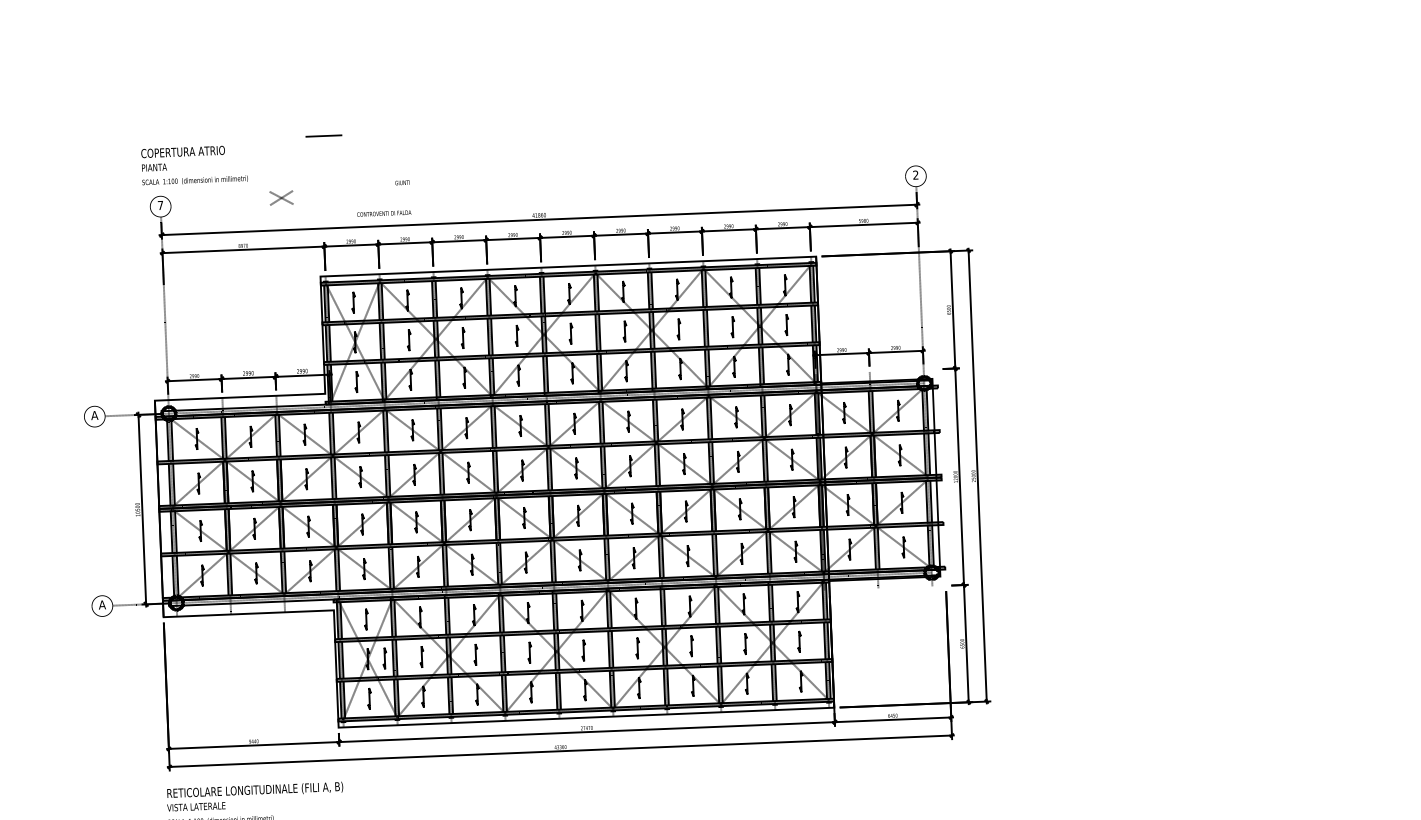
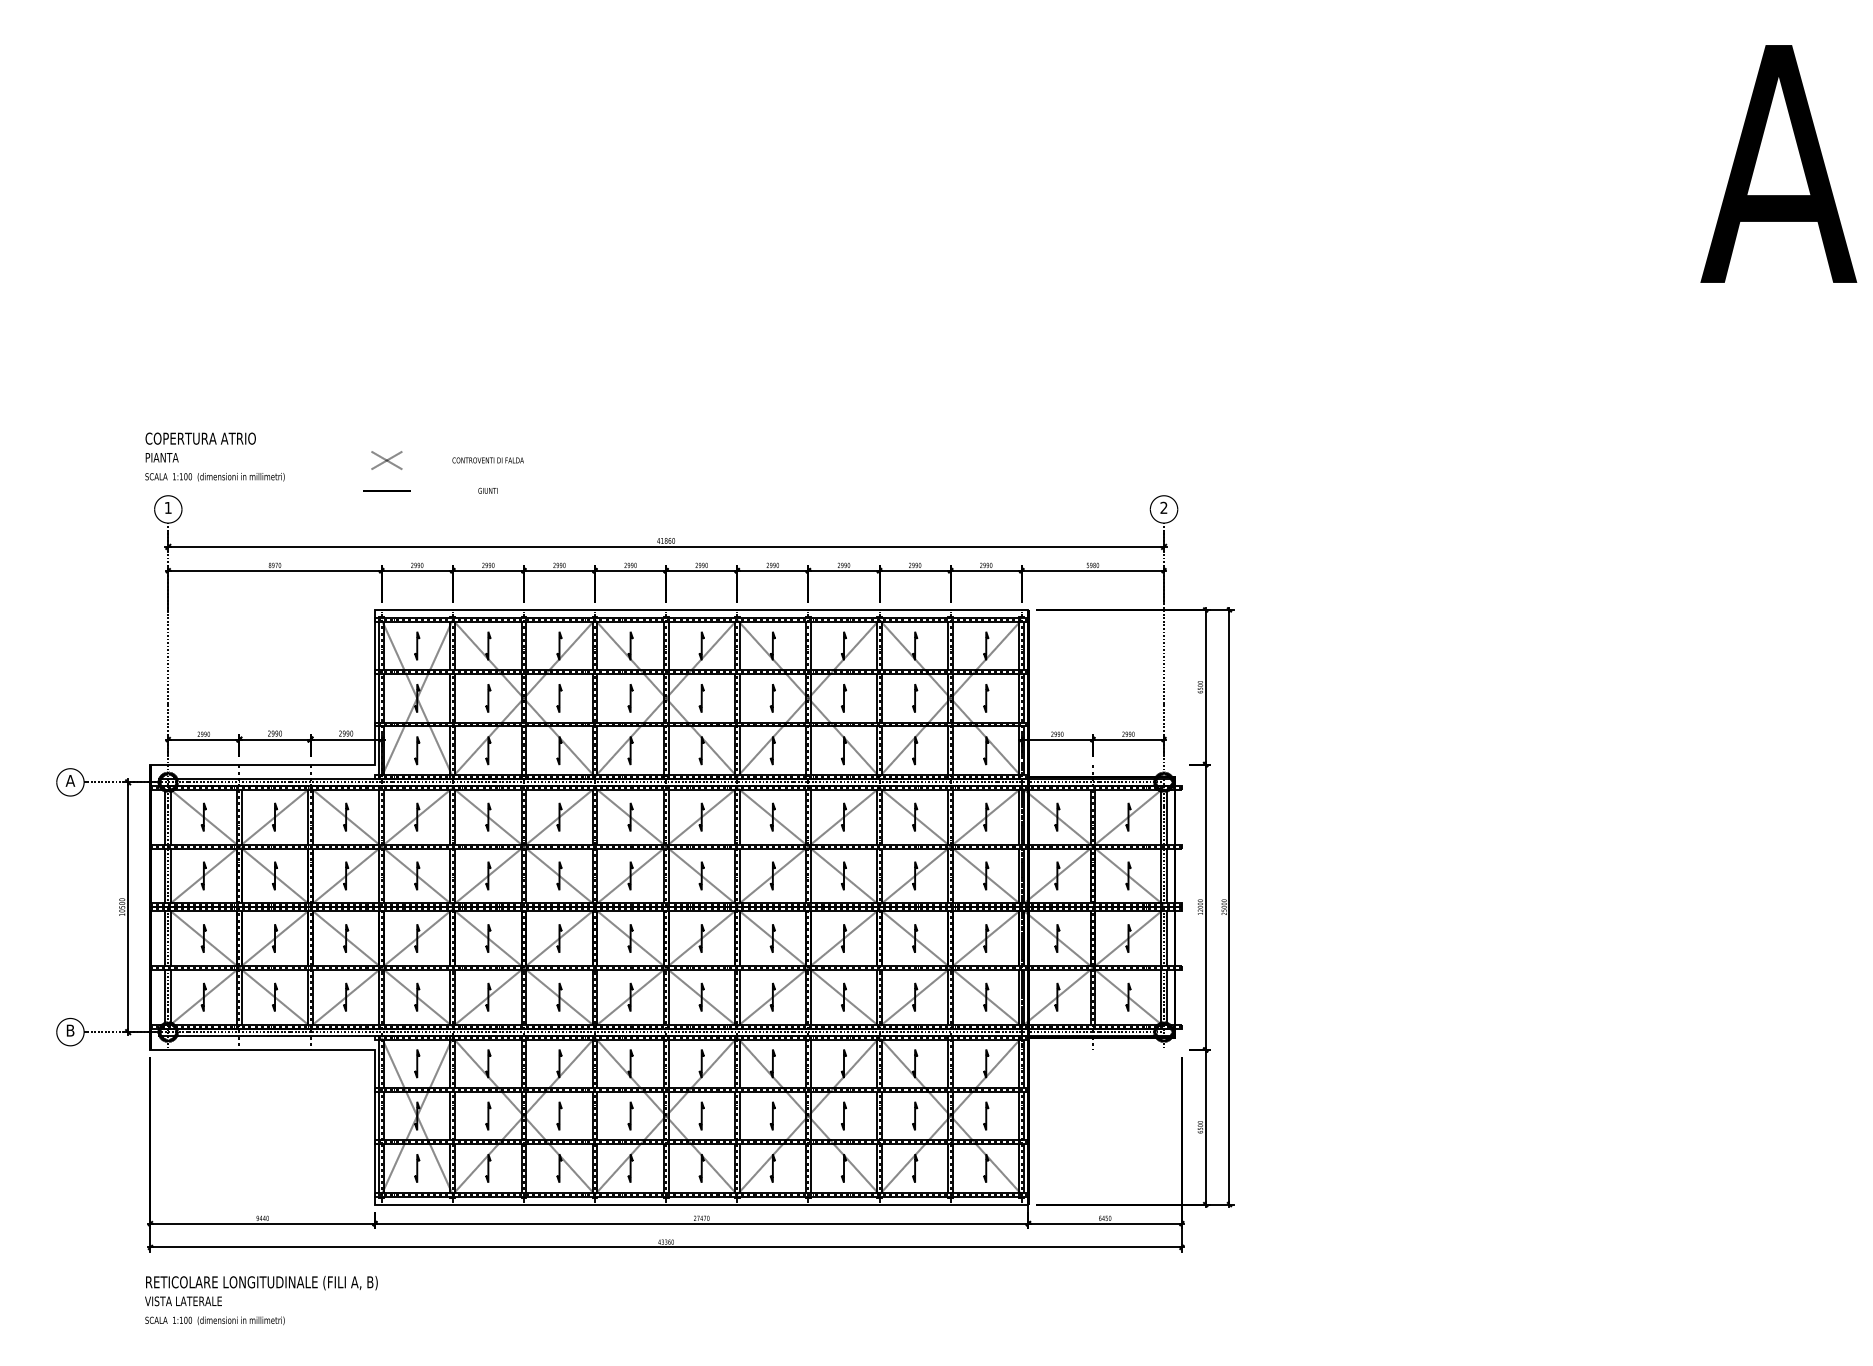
line: (323, 135) -> (386, 490), moved
part: (281, 198) -> (386, 460), moved
text: (160, 205) -> (167, 507), 7 -> 1
text: (383, 213) -> (487, 460), moved
text: (102, 604) -> (70, 1030), A -> B
part: (384, 658) -> (439, 1115), removed

